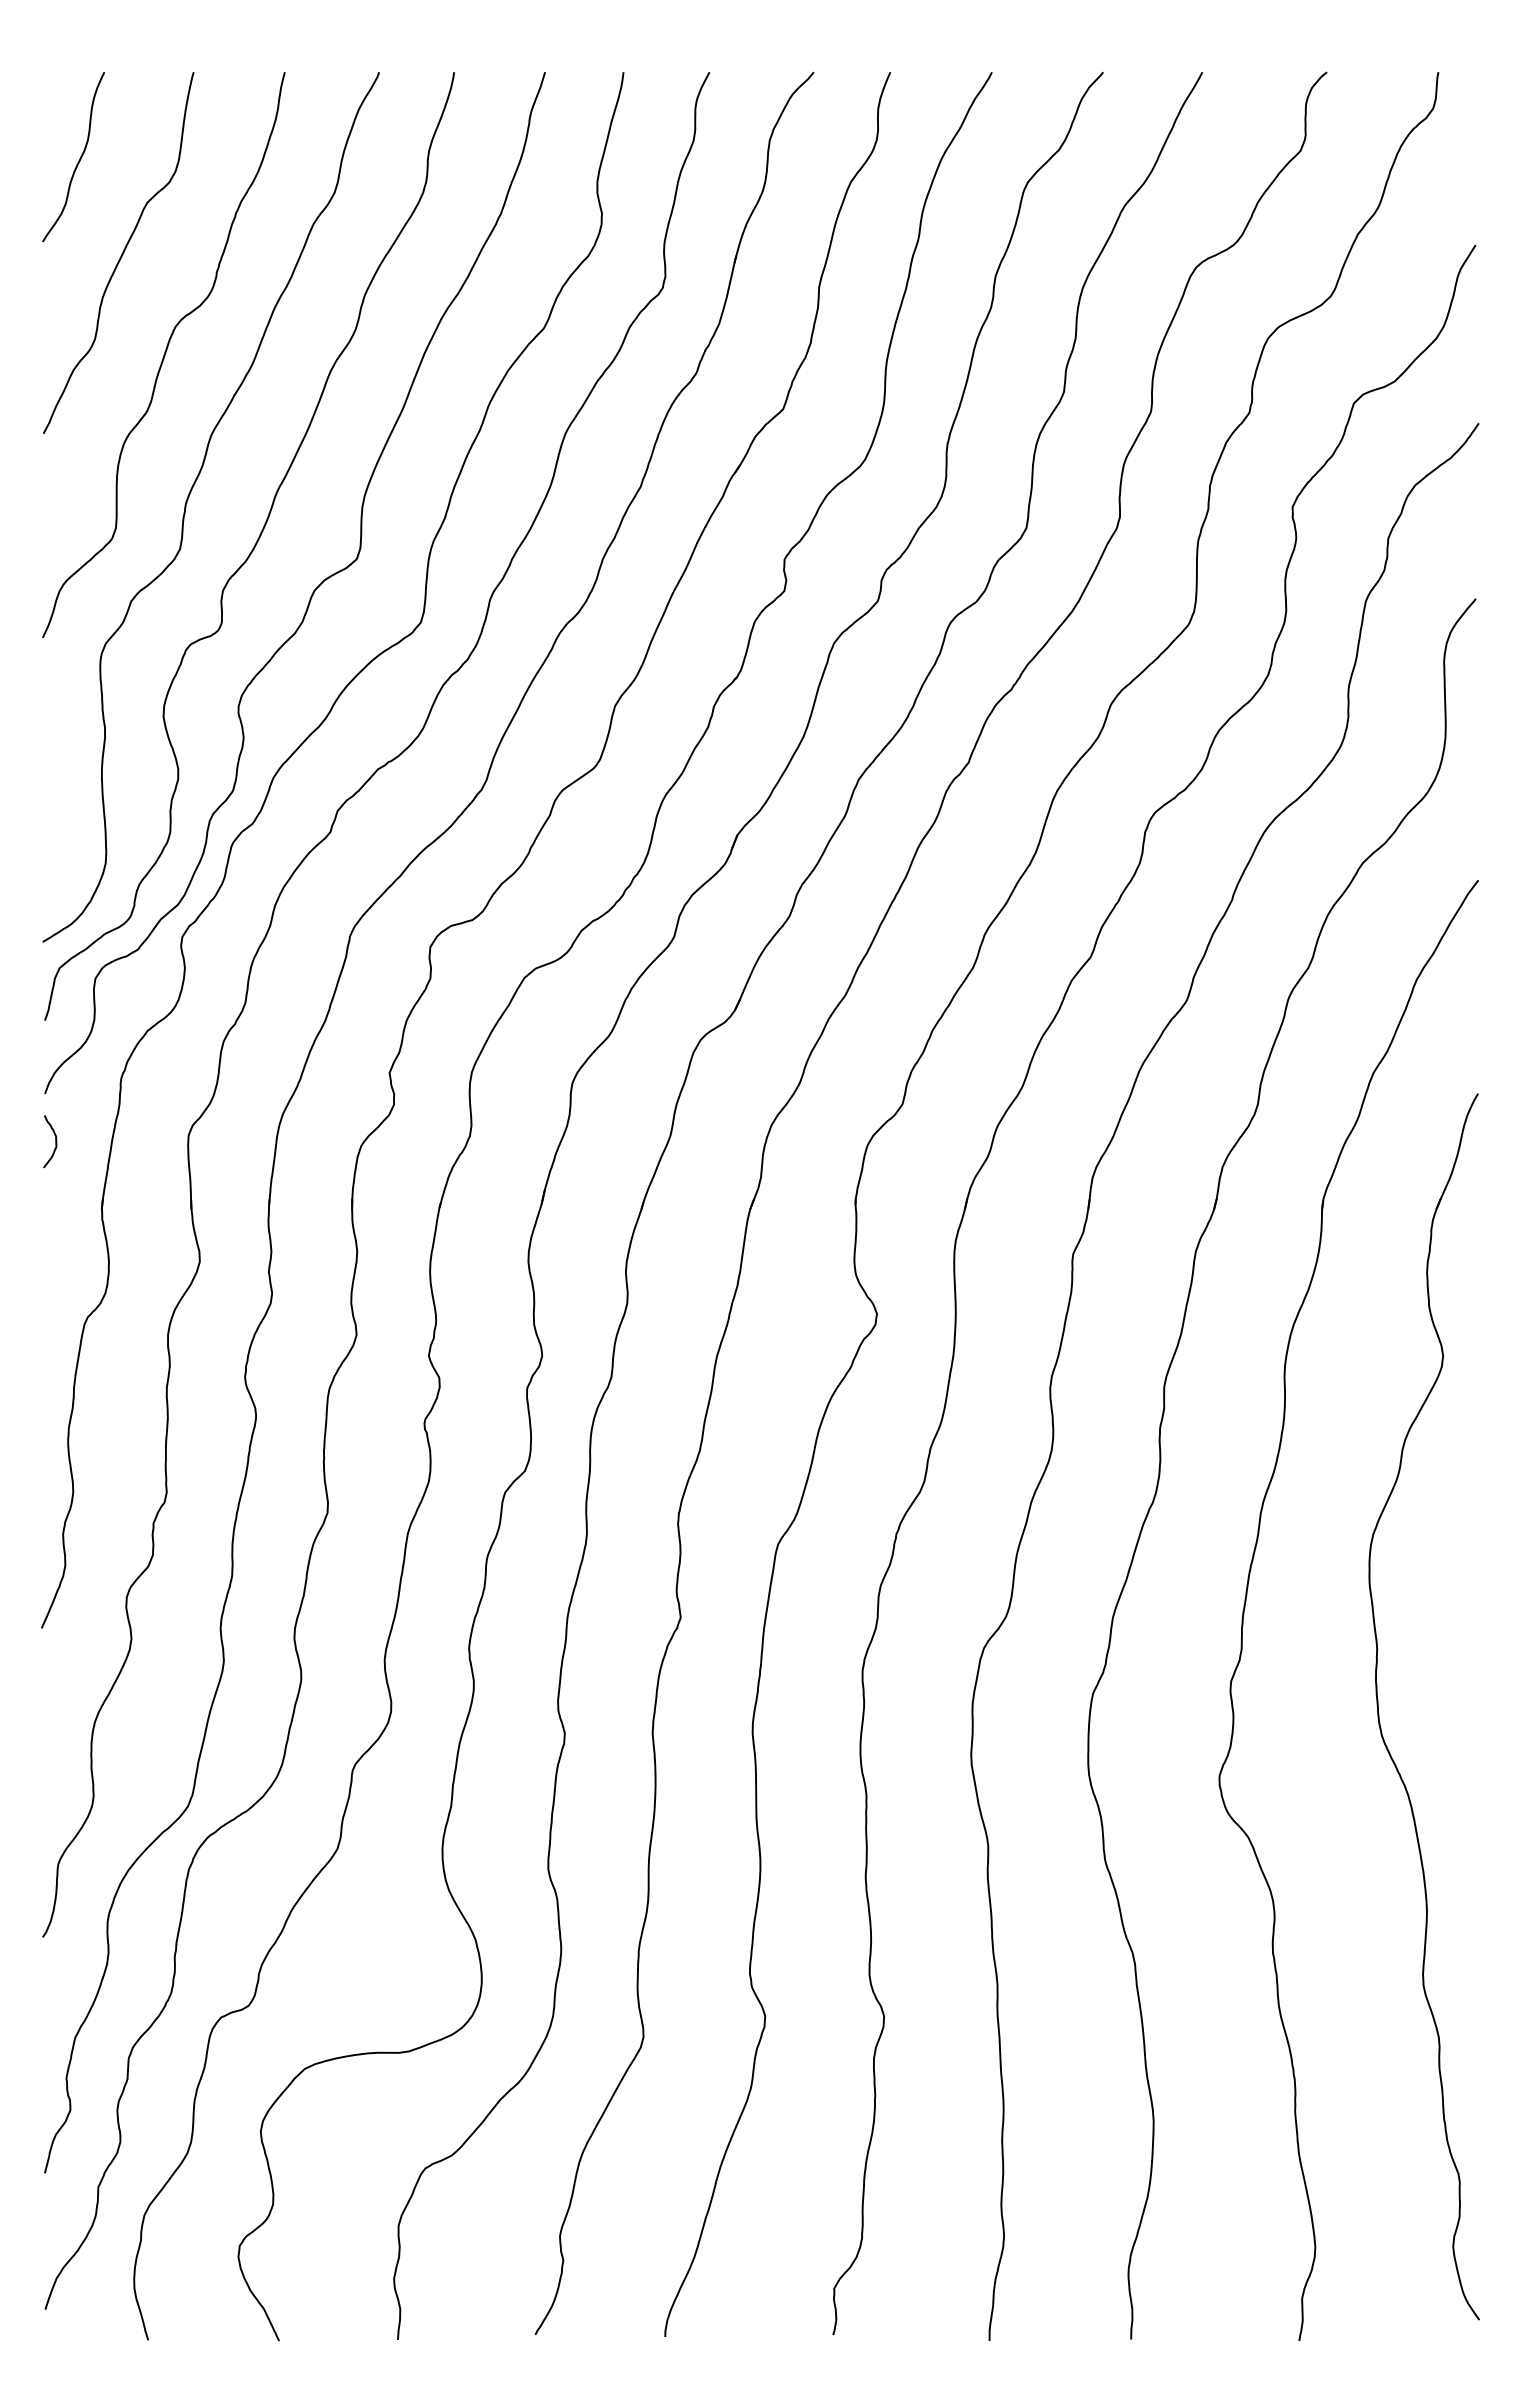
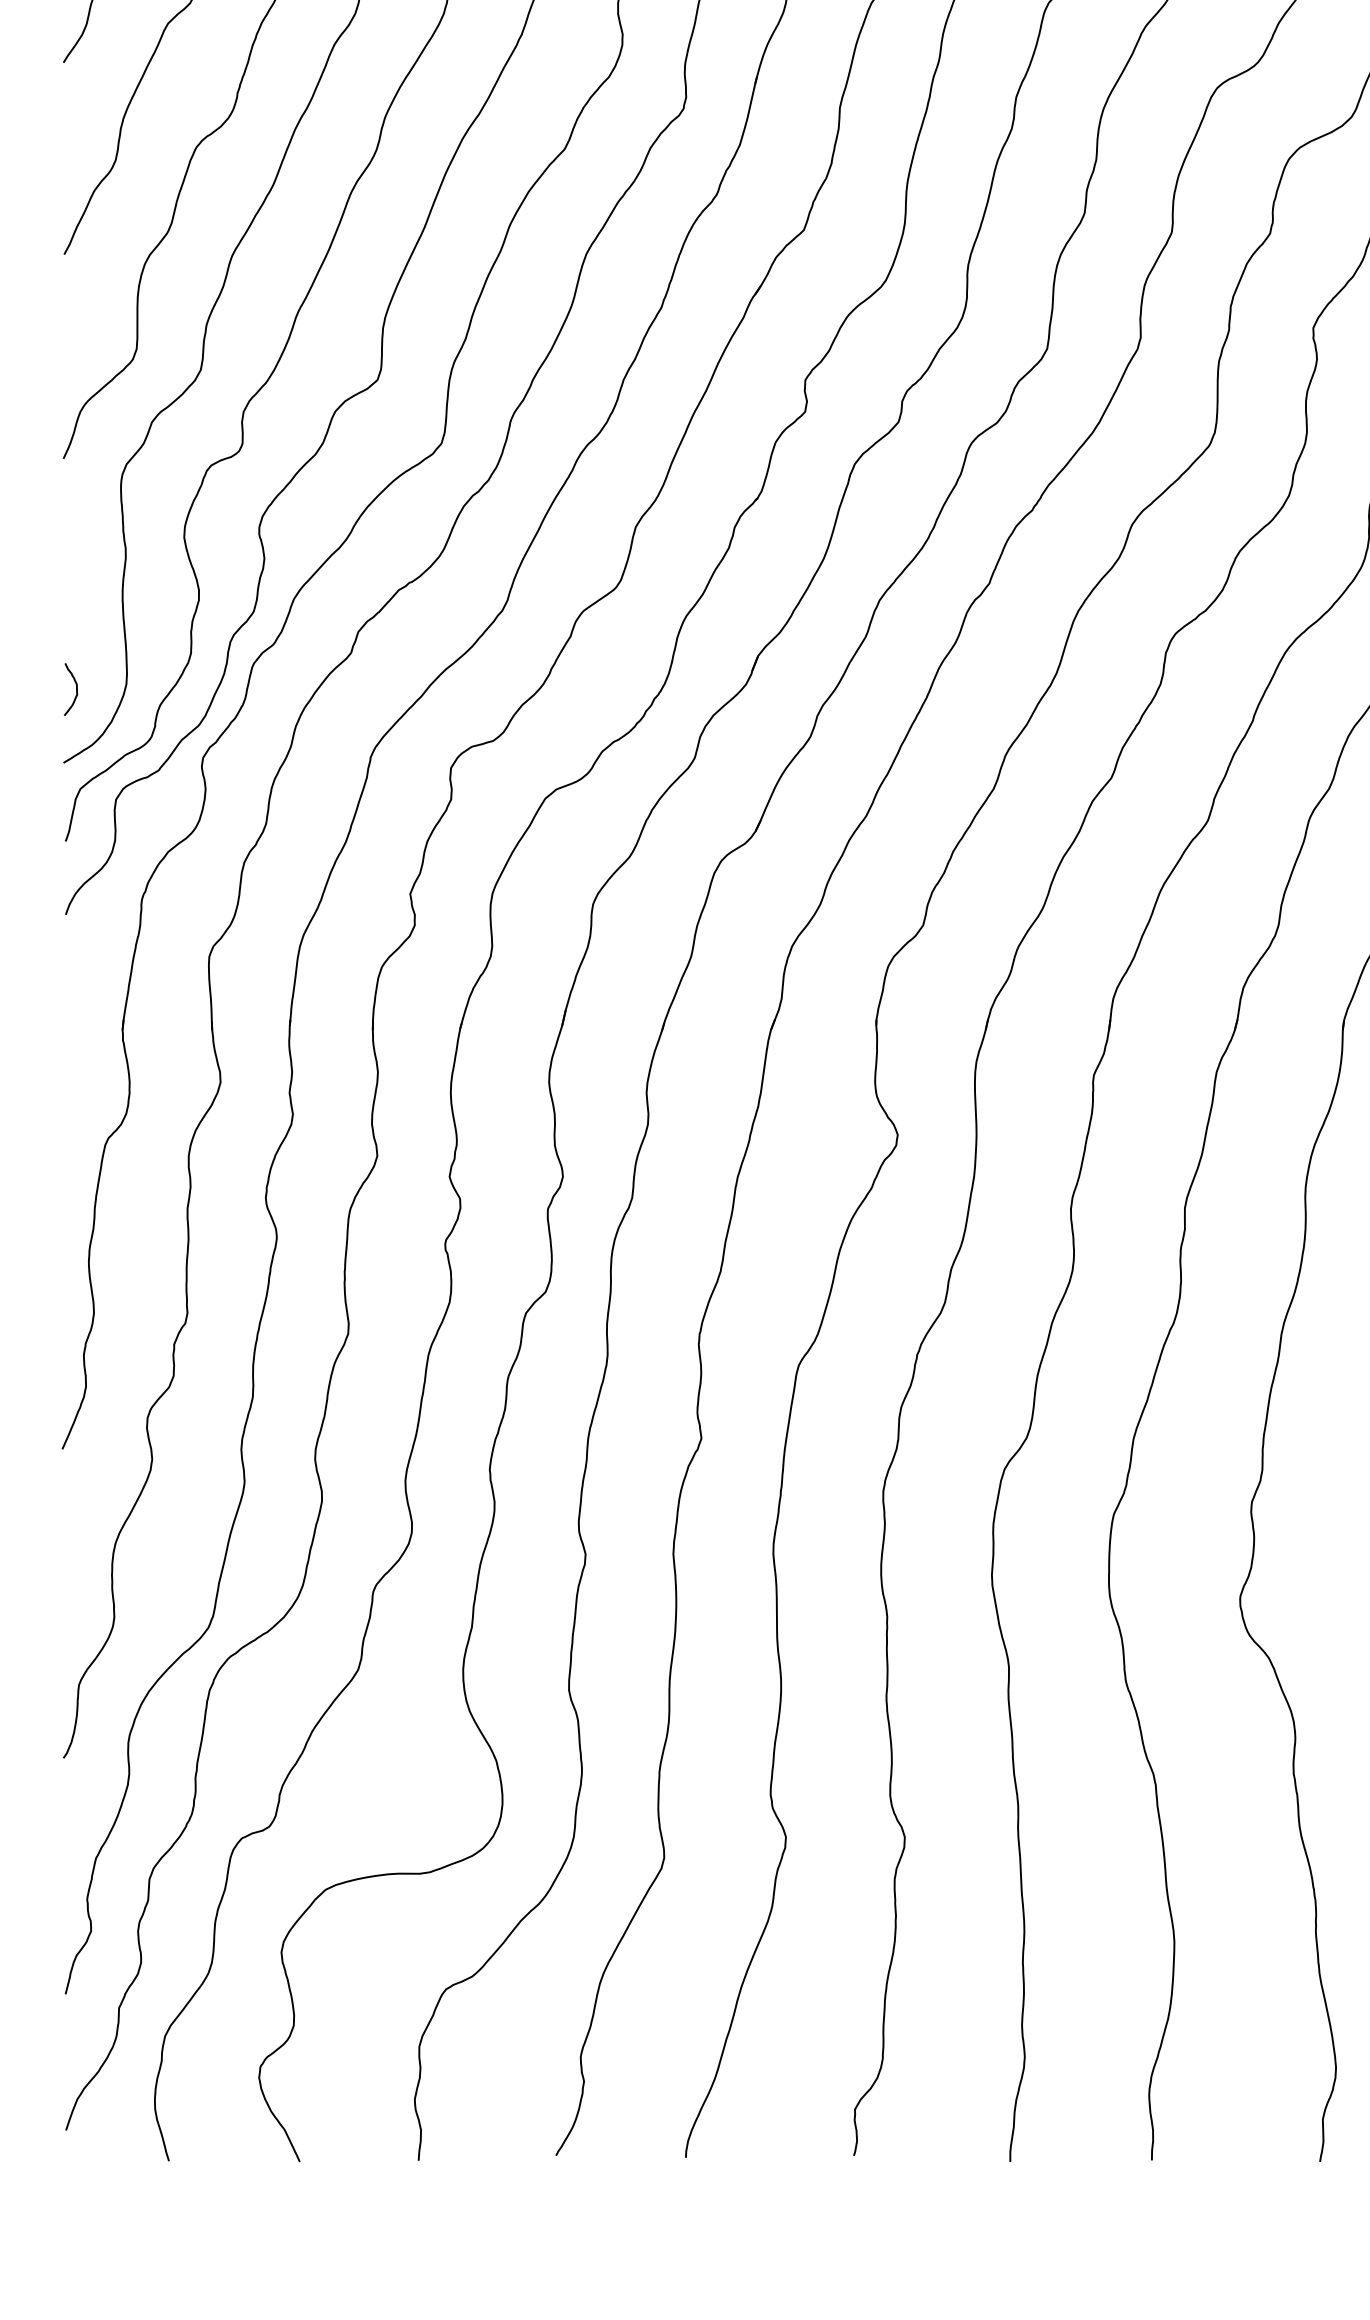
curve: (55, 1141) -> (76, 689), moved

